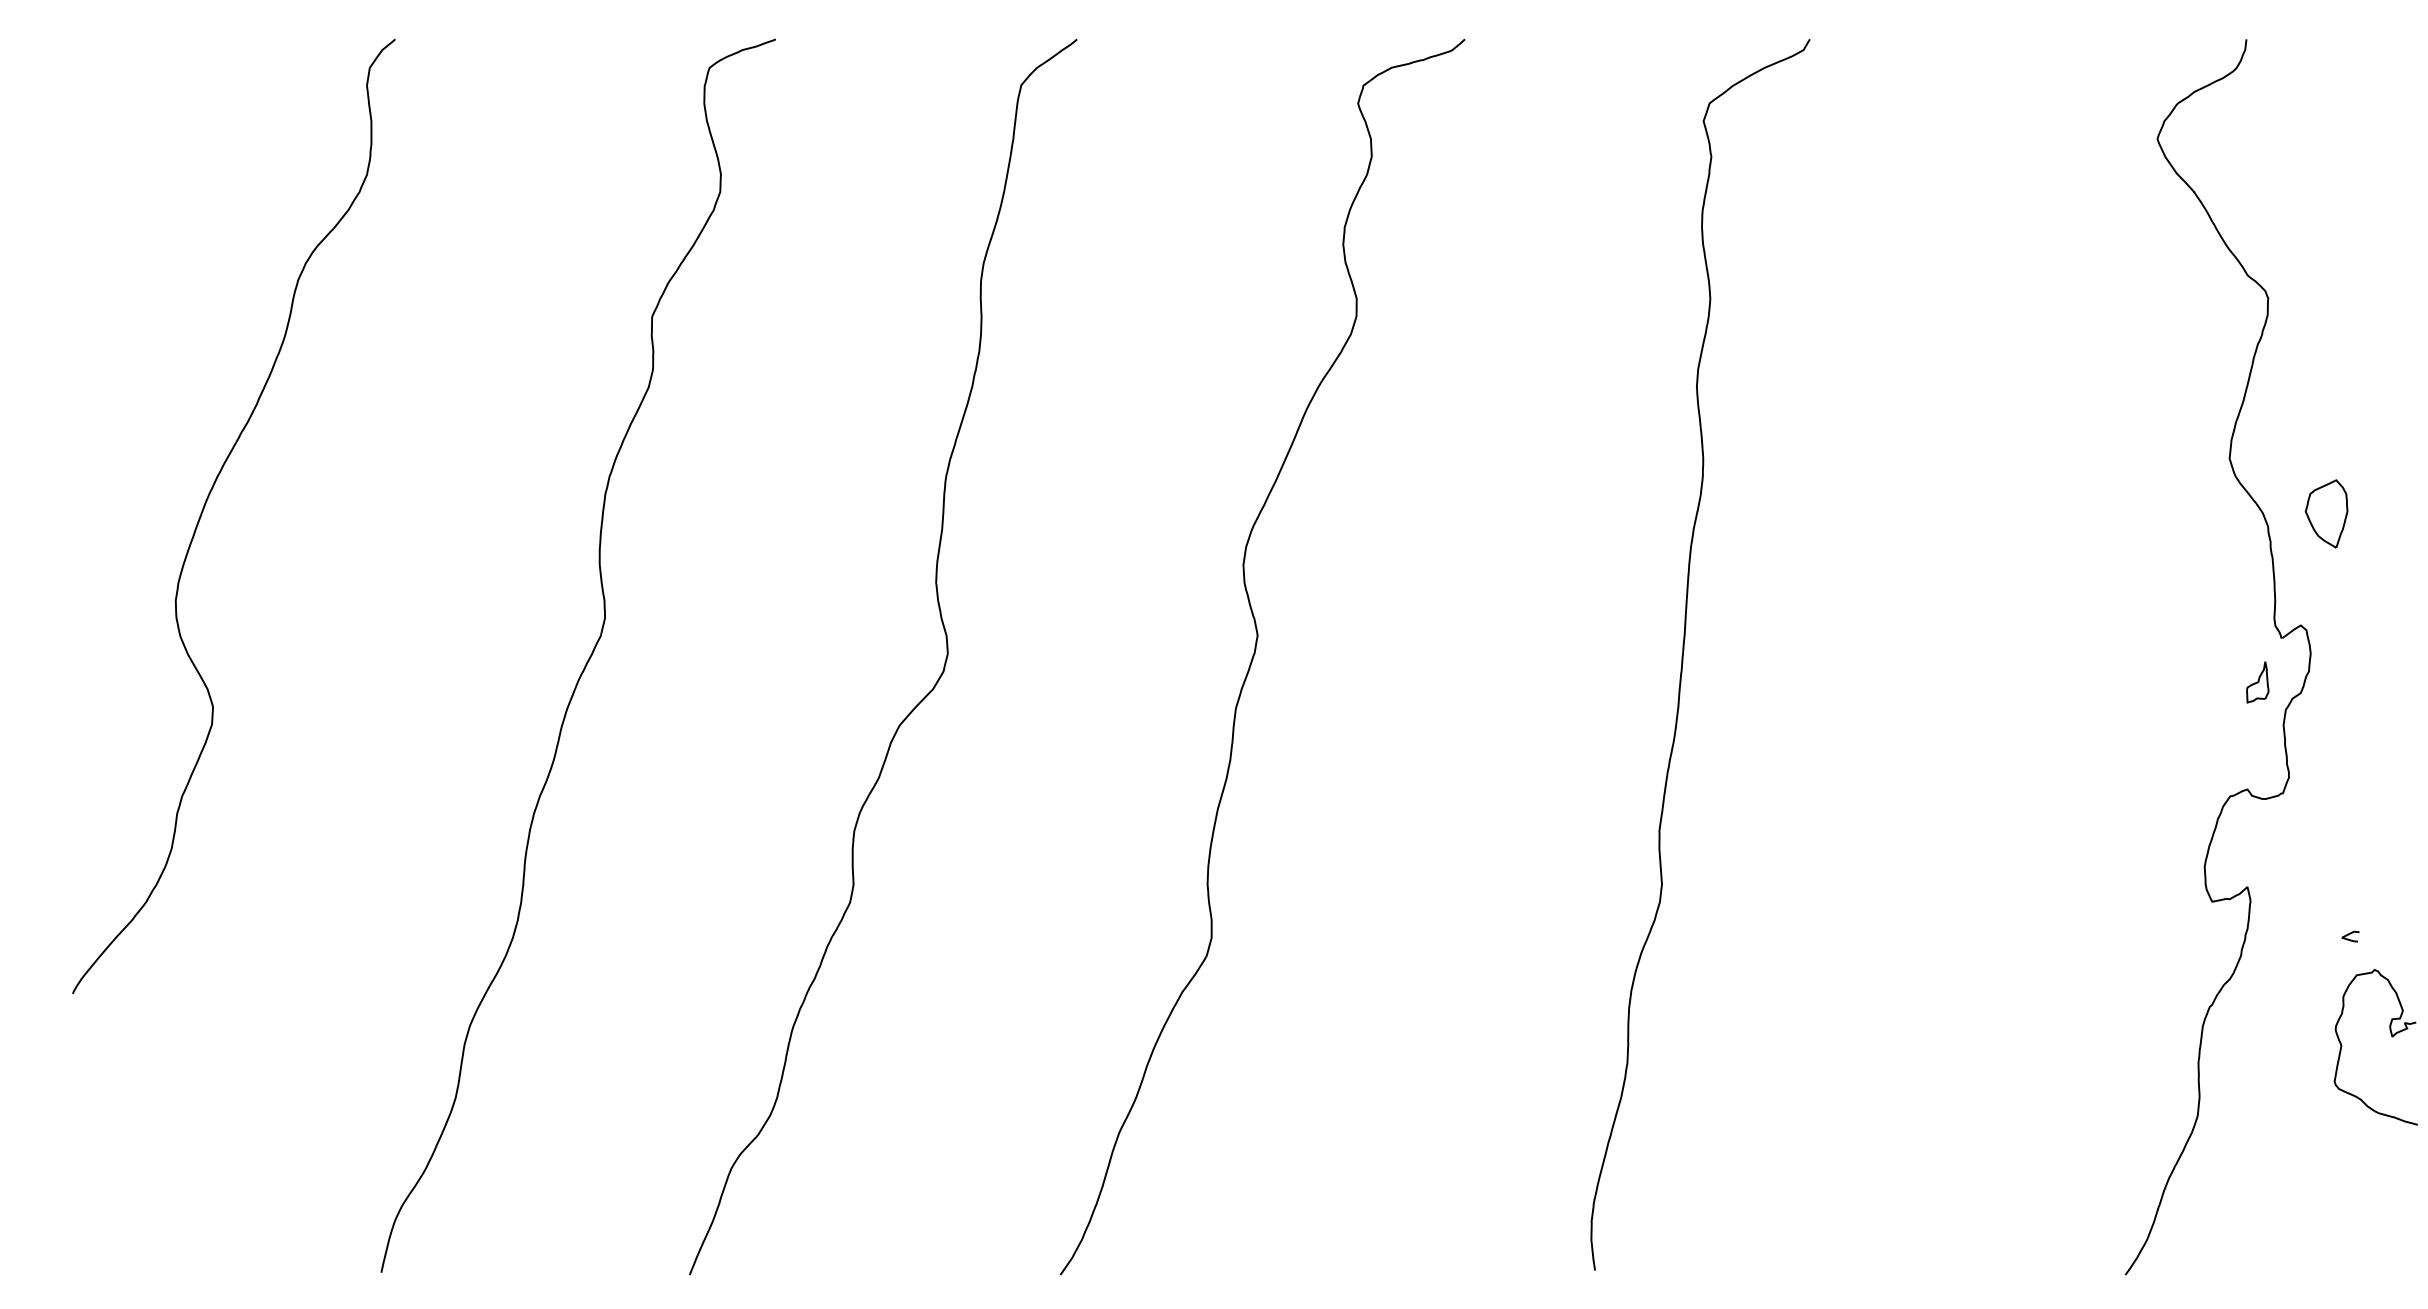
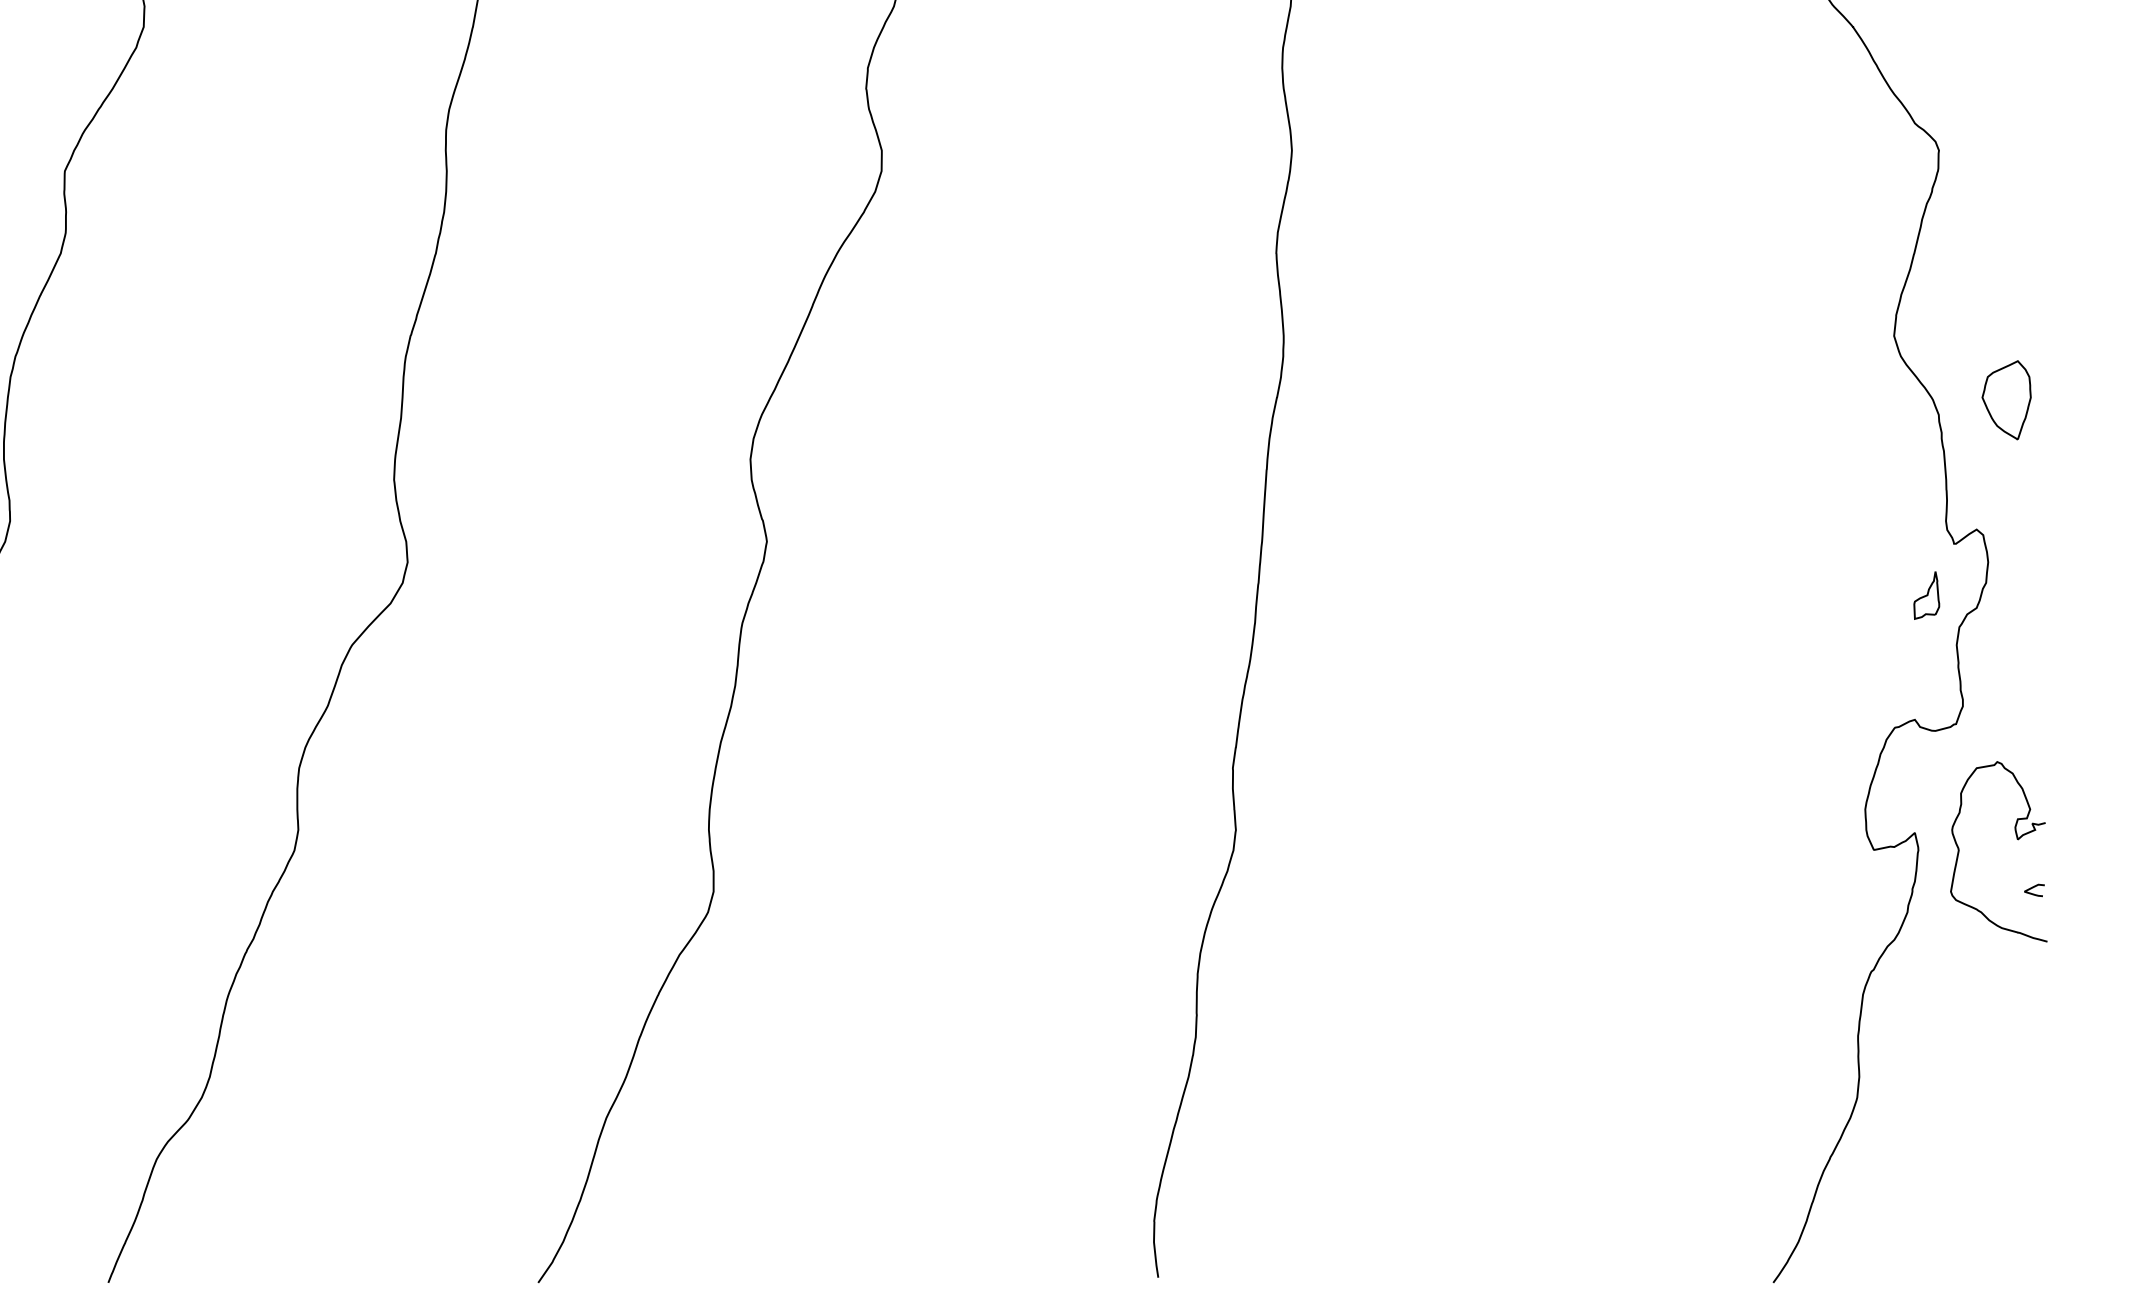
curve: (2391, 1036) -> (2016, 839), moved

